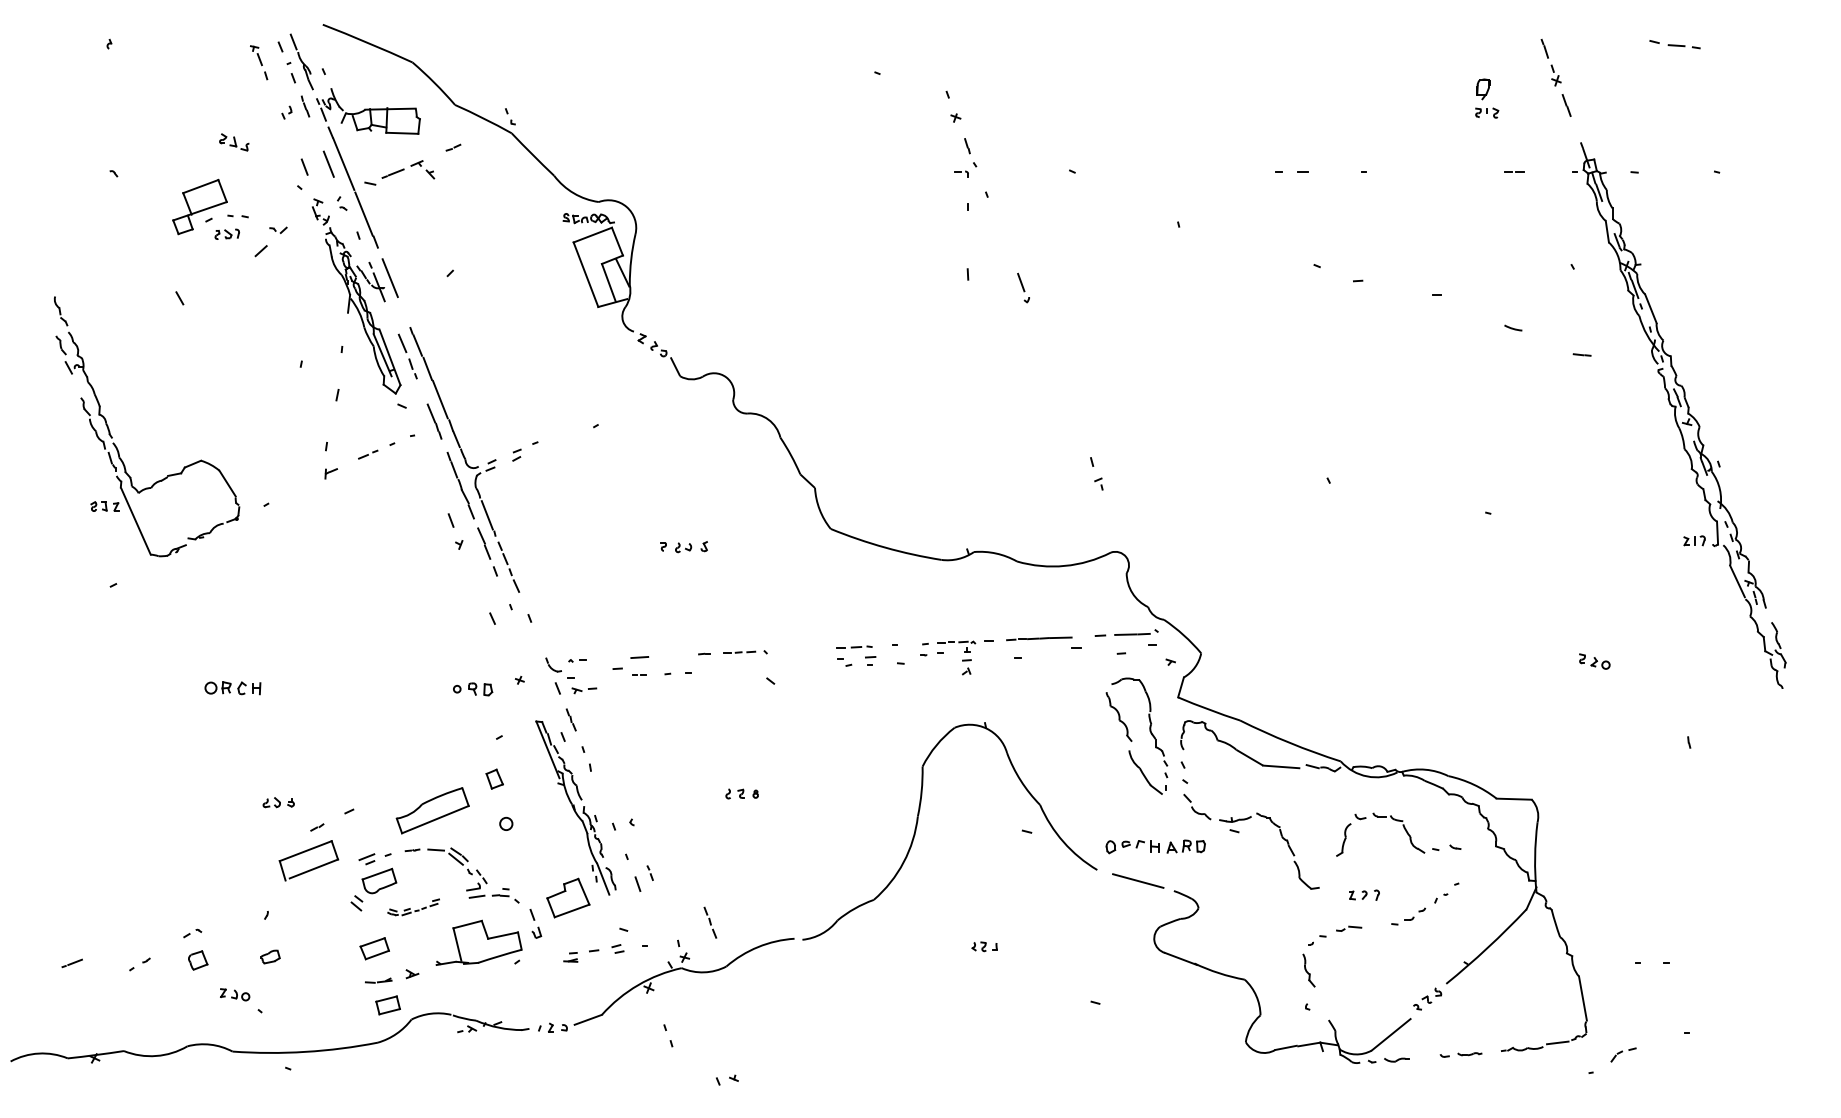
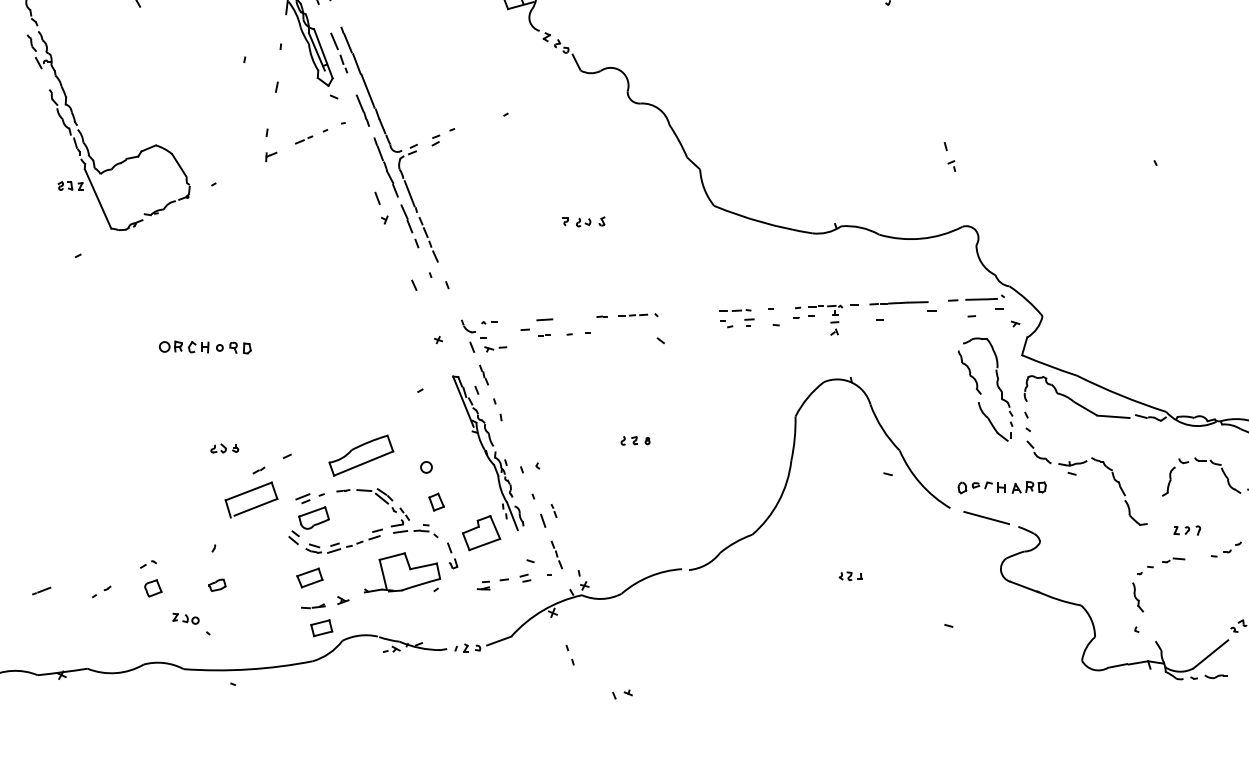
part: (473, 689) -> (234, 348), moved
part: (494, 778) -> (436, 501), moved
part: (413, 907) -> (344, 541), size x1.67
part: (710, 922) -> (556, 554), moved

